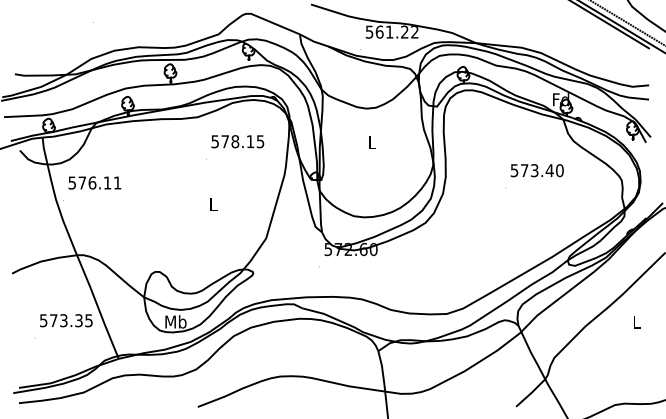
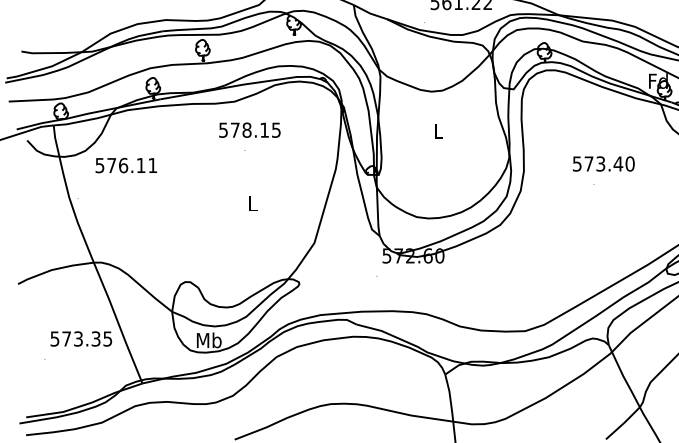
text: (237, 141) -> (249, 129), moved
text: (536, 170) -> (602, 163), moved
text: (94, 182) -> (125, 164), moved

